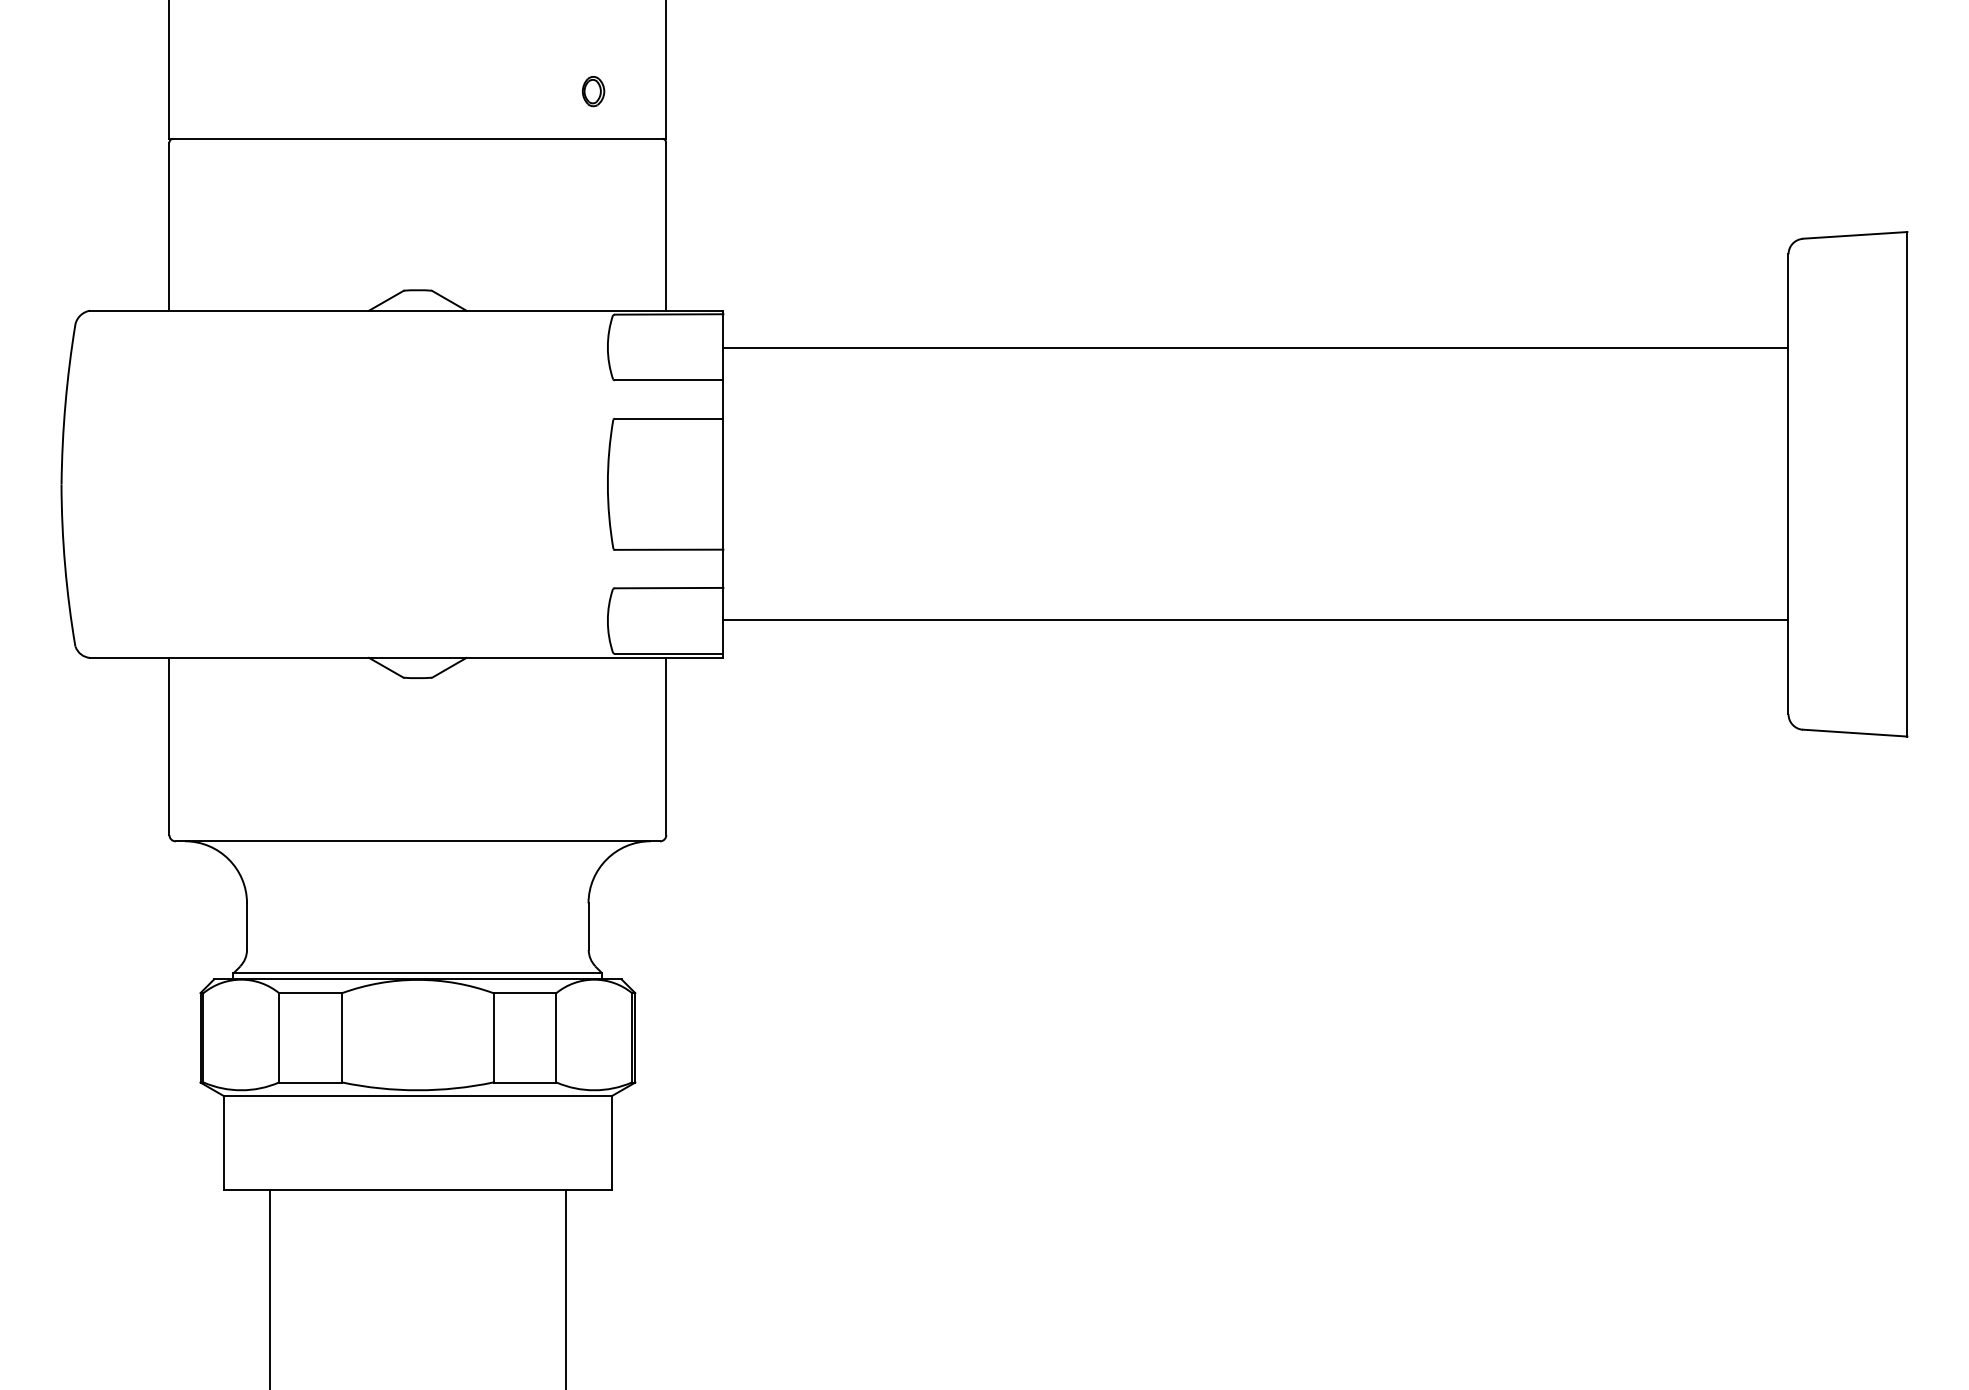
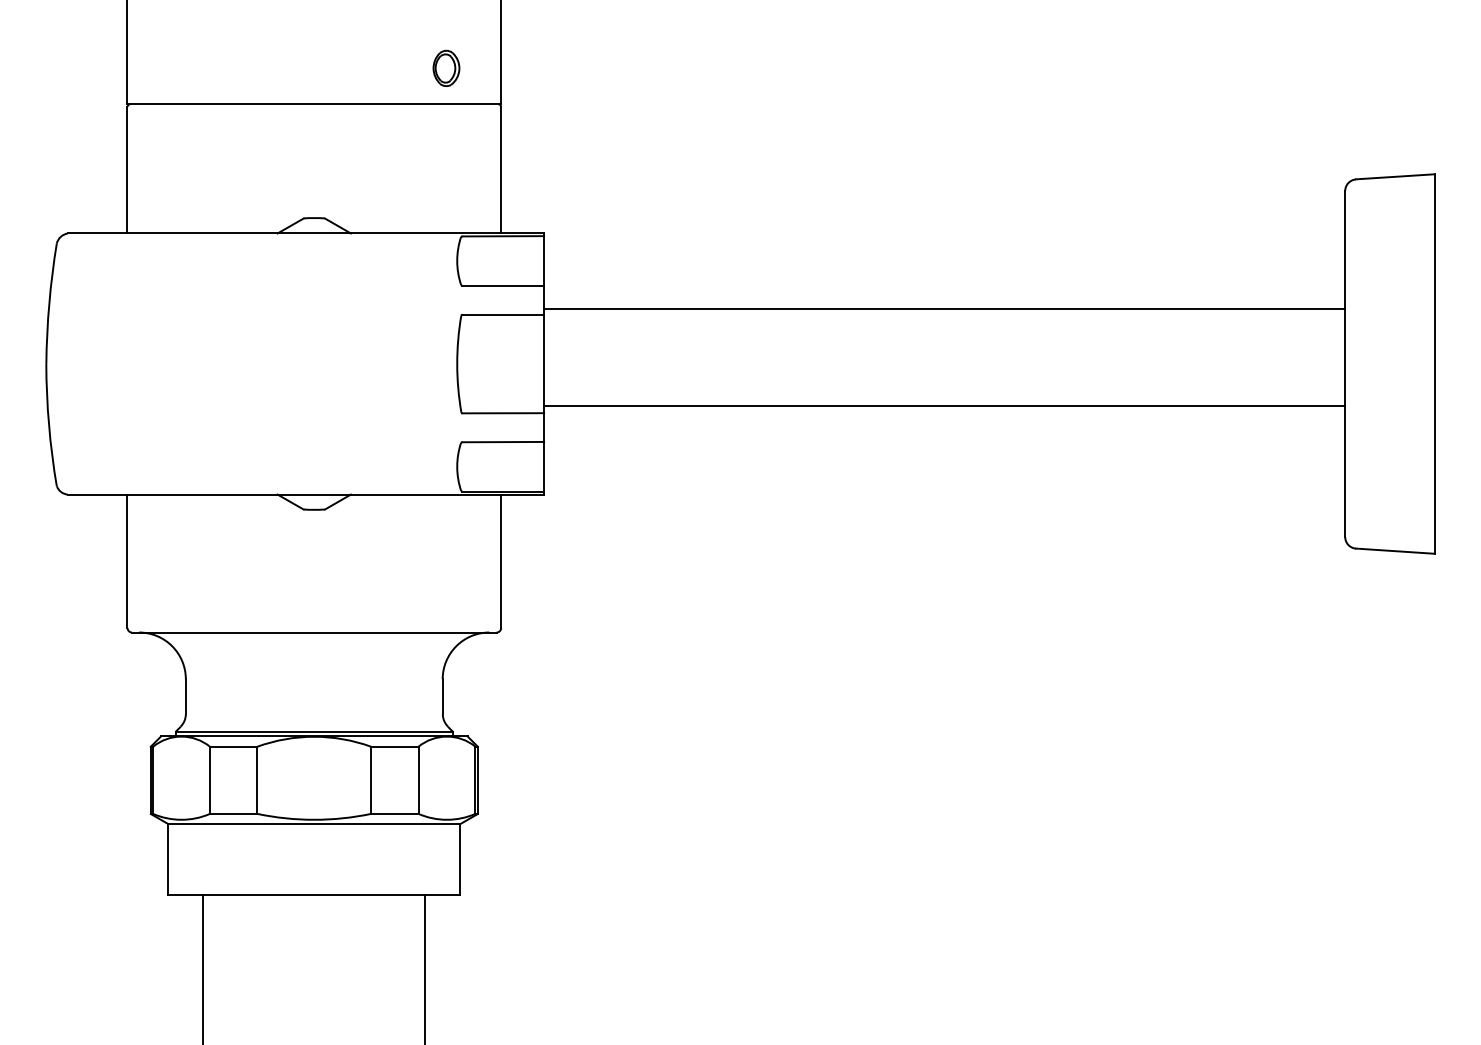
part: (593, 91) -> (446, 68), size x1.6
line: (1255, 348) -> (944, 309), moved
line: (1255, 620) -> (944, 406), moved

